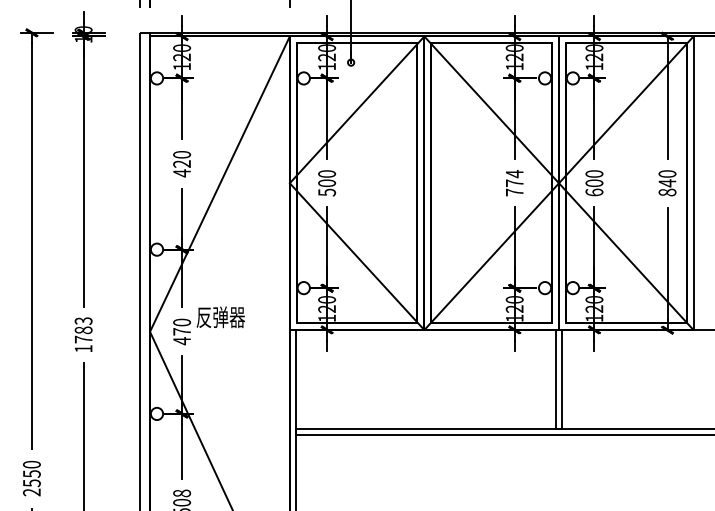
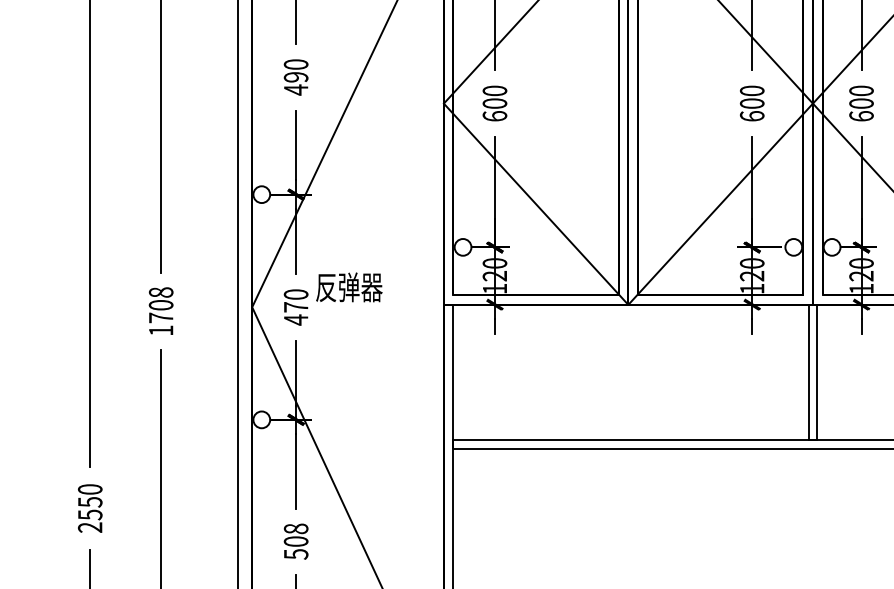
text: (182, 163) -> (296, 76), 420 -> 490
text: (514, 182) -> (751, 102), 774 -> 600
text: (326, 192) -> (494, 116), 500 -> 600
text: (83, 325) -> (160, 298), 1783 -> 1708

